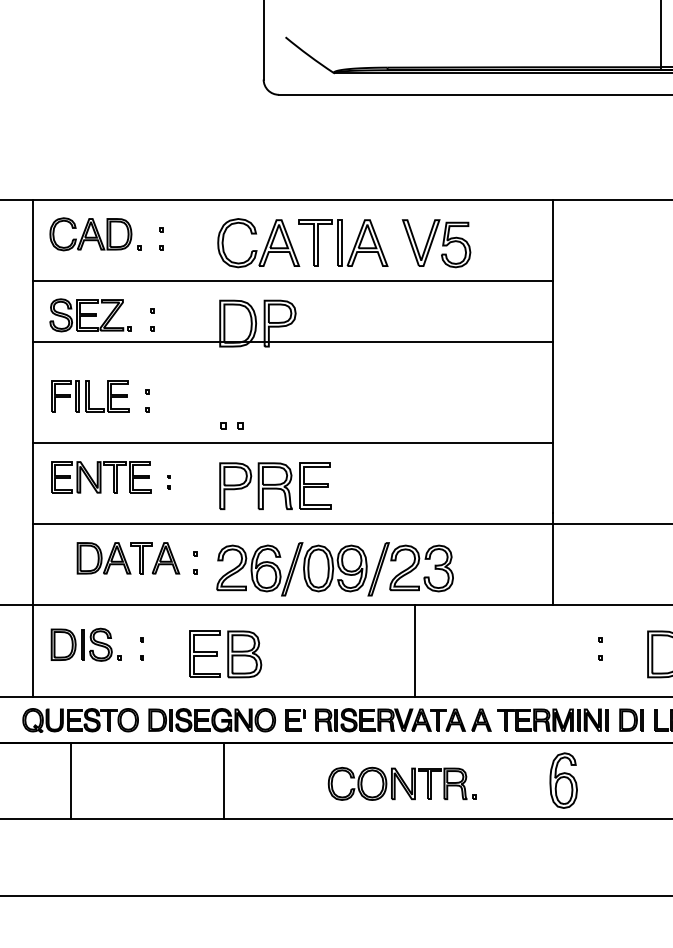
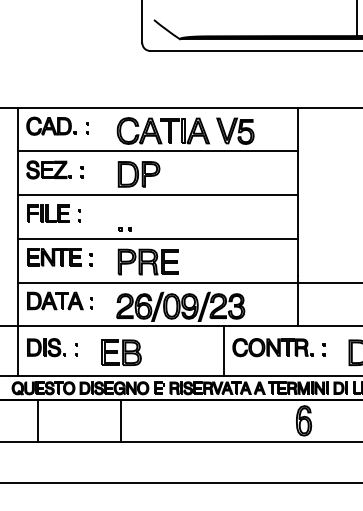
line: (291, 342) -> (157, 195), moved
part: (167, 481) -> (90, 259), size x1.67
part: (136, 557) -> (59, 300), moved
part: (401, 783) -> (272, 347), moved

